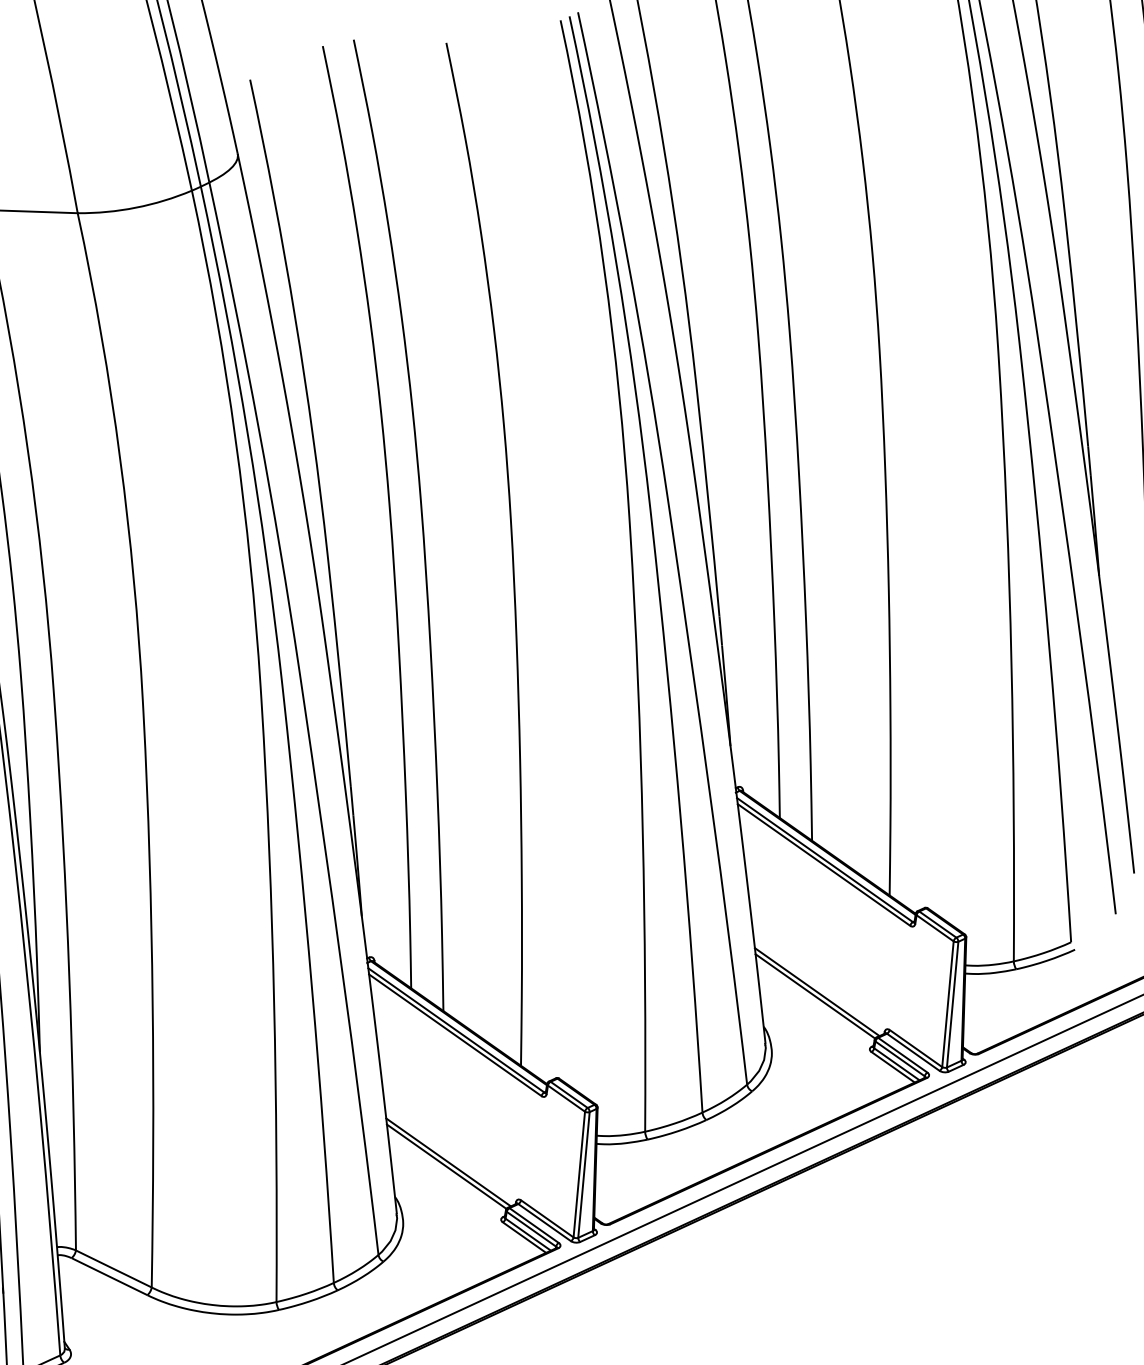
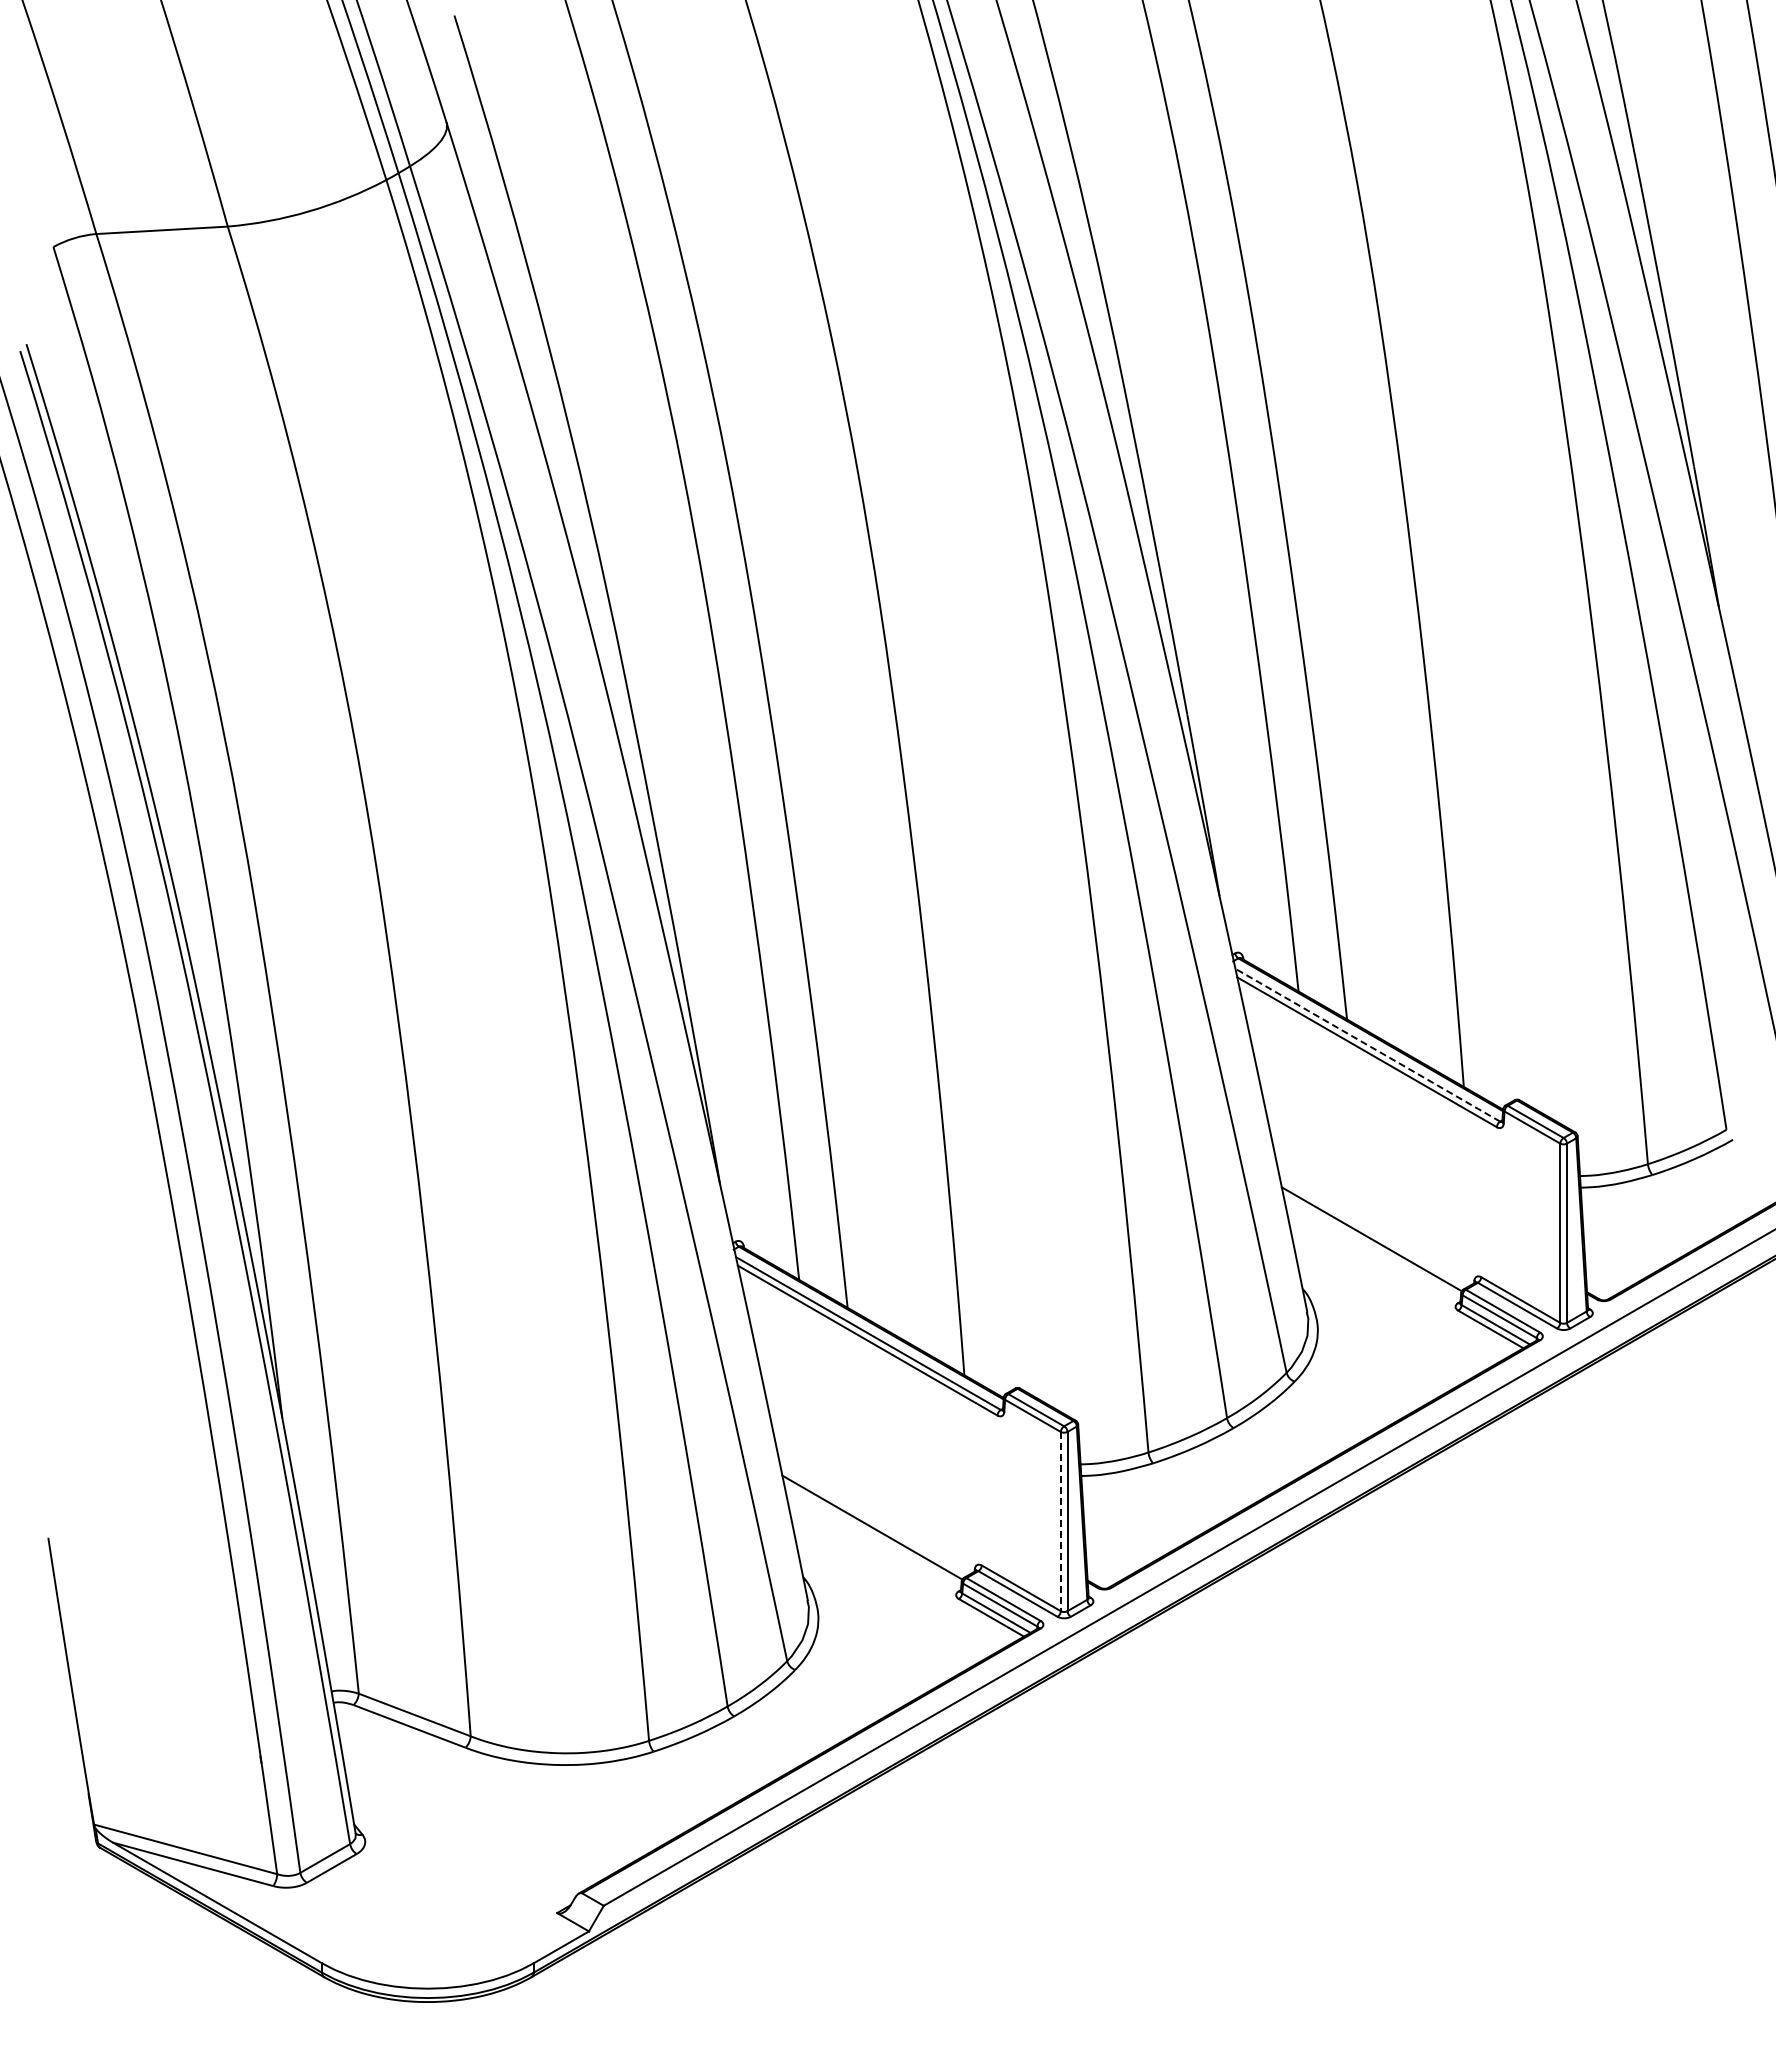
line: (824, 860) -> (1367, 1045), solid -> dashed
line: (817, 991) -> (1373, 1232), removed
line: (448, 1162) -> (874, 1521), removed
line: (579, 1174) -> (1060, 1521), solid -> dashed

